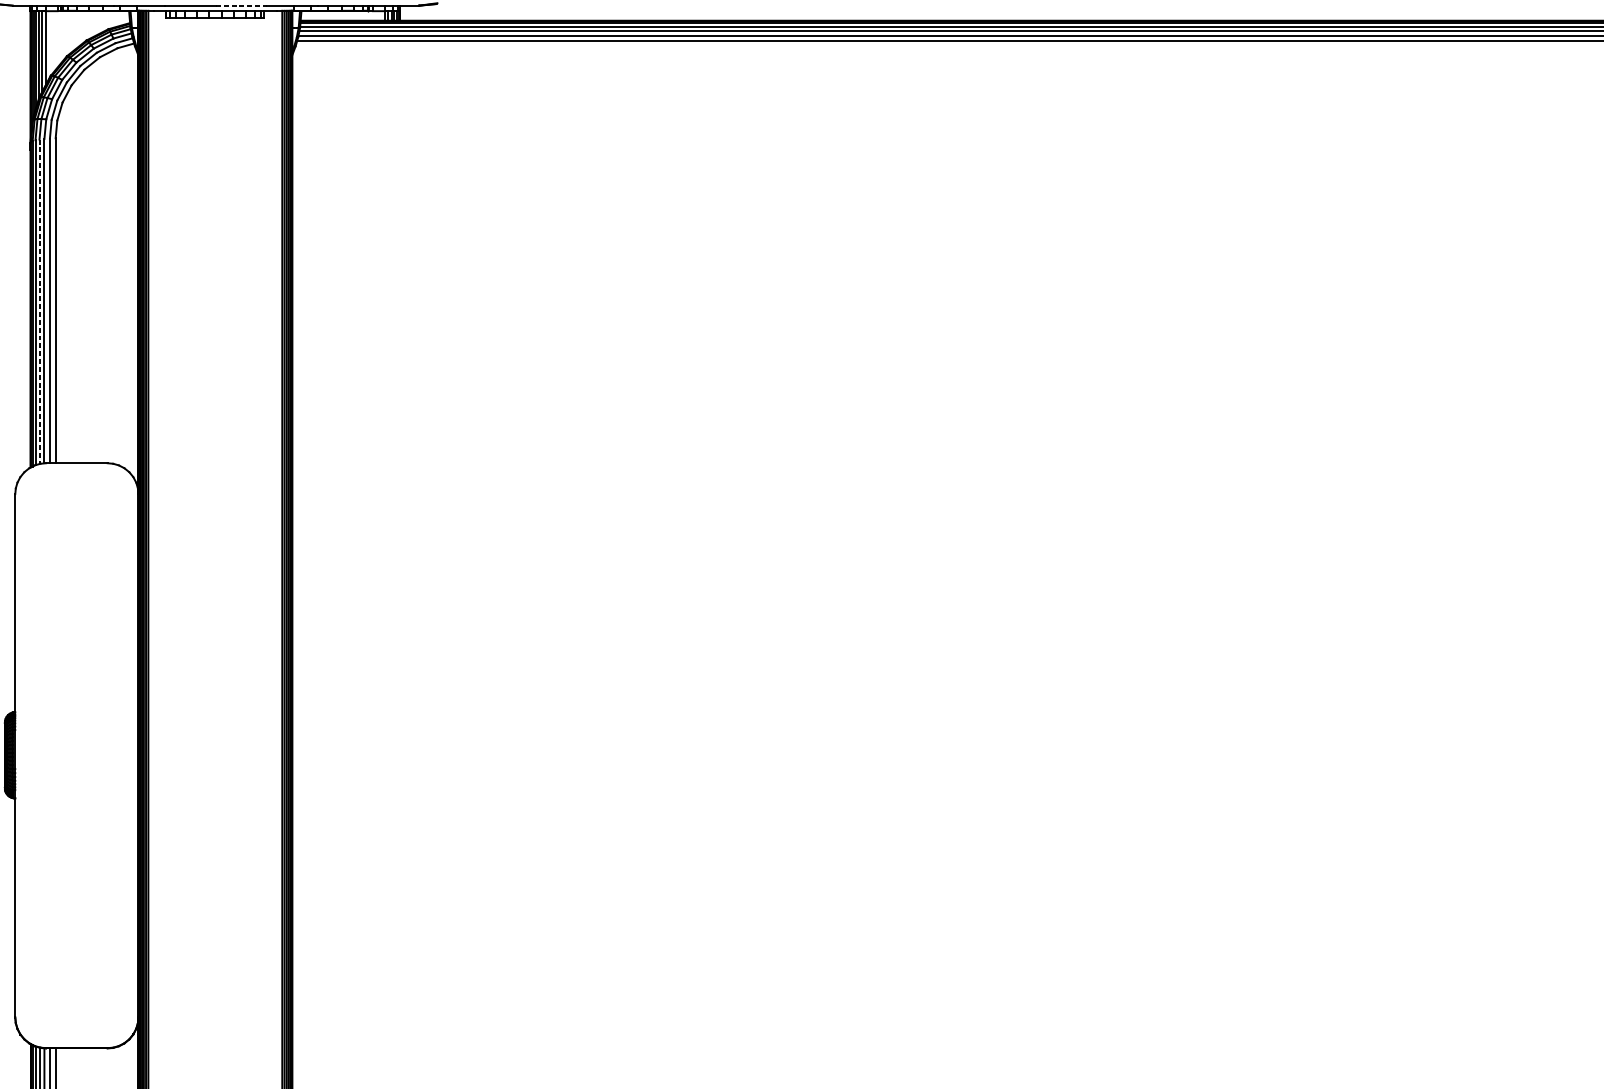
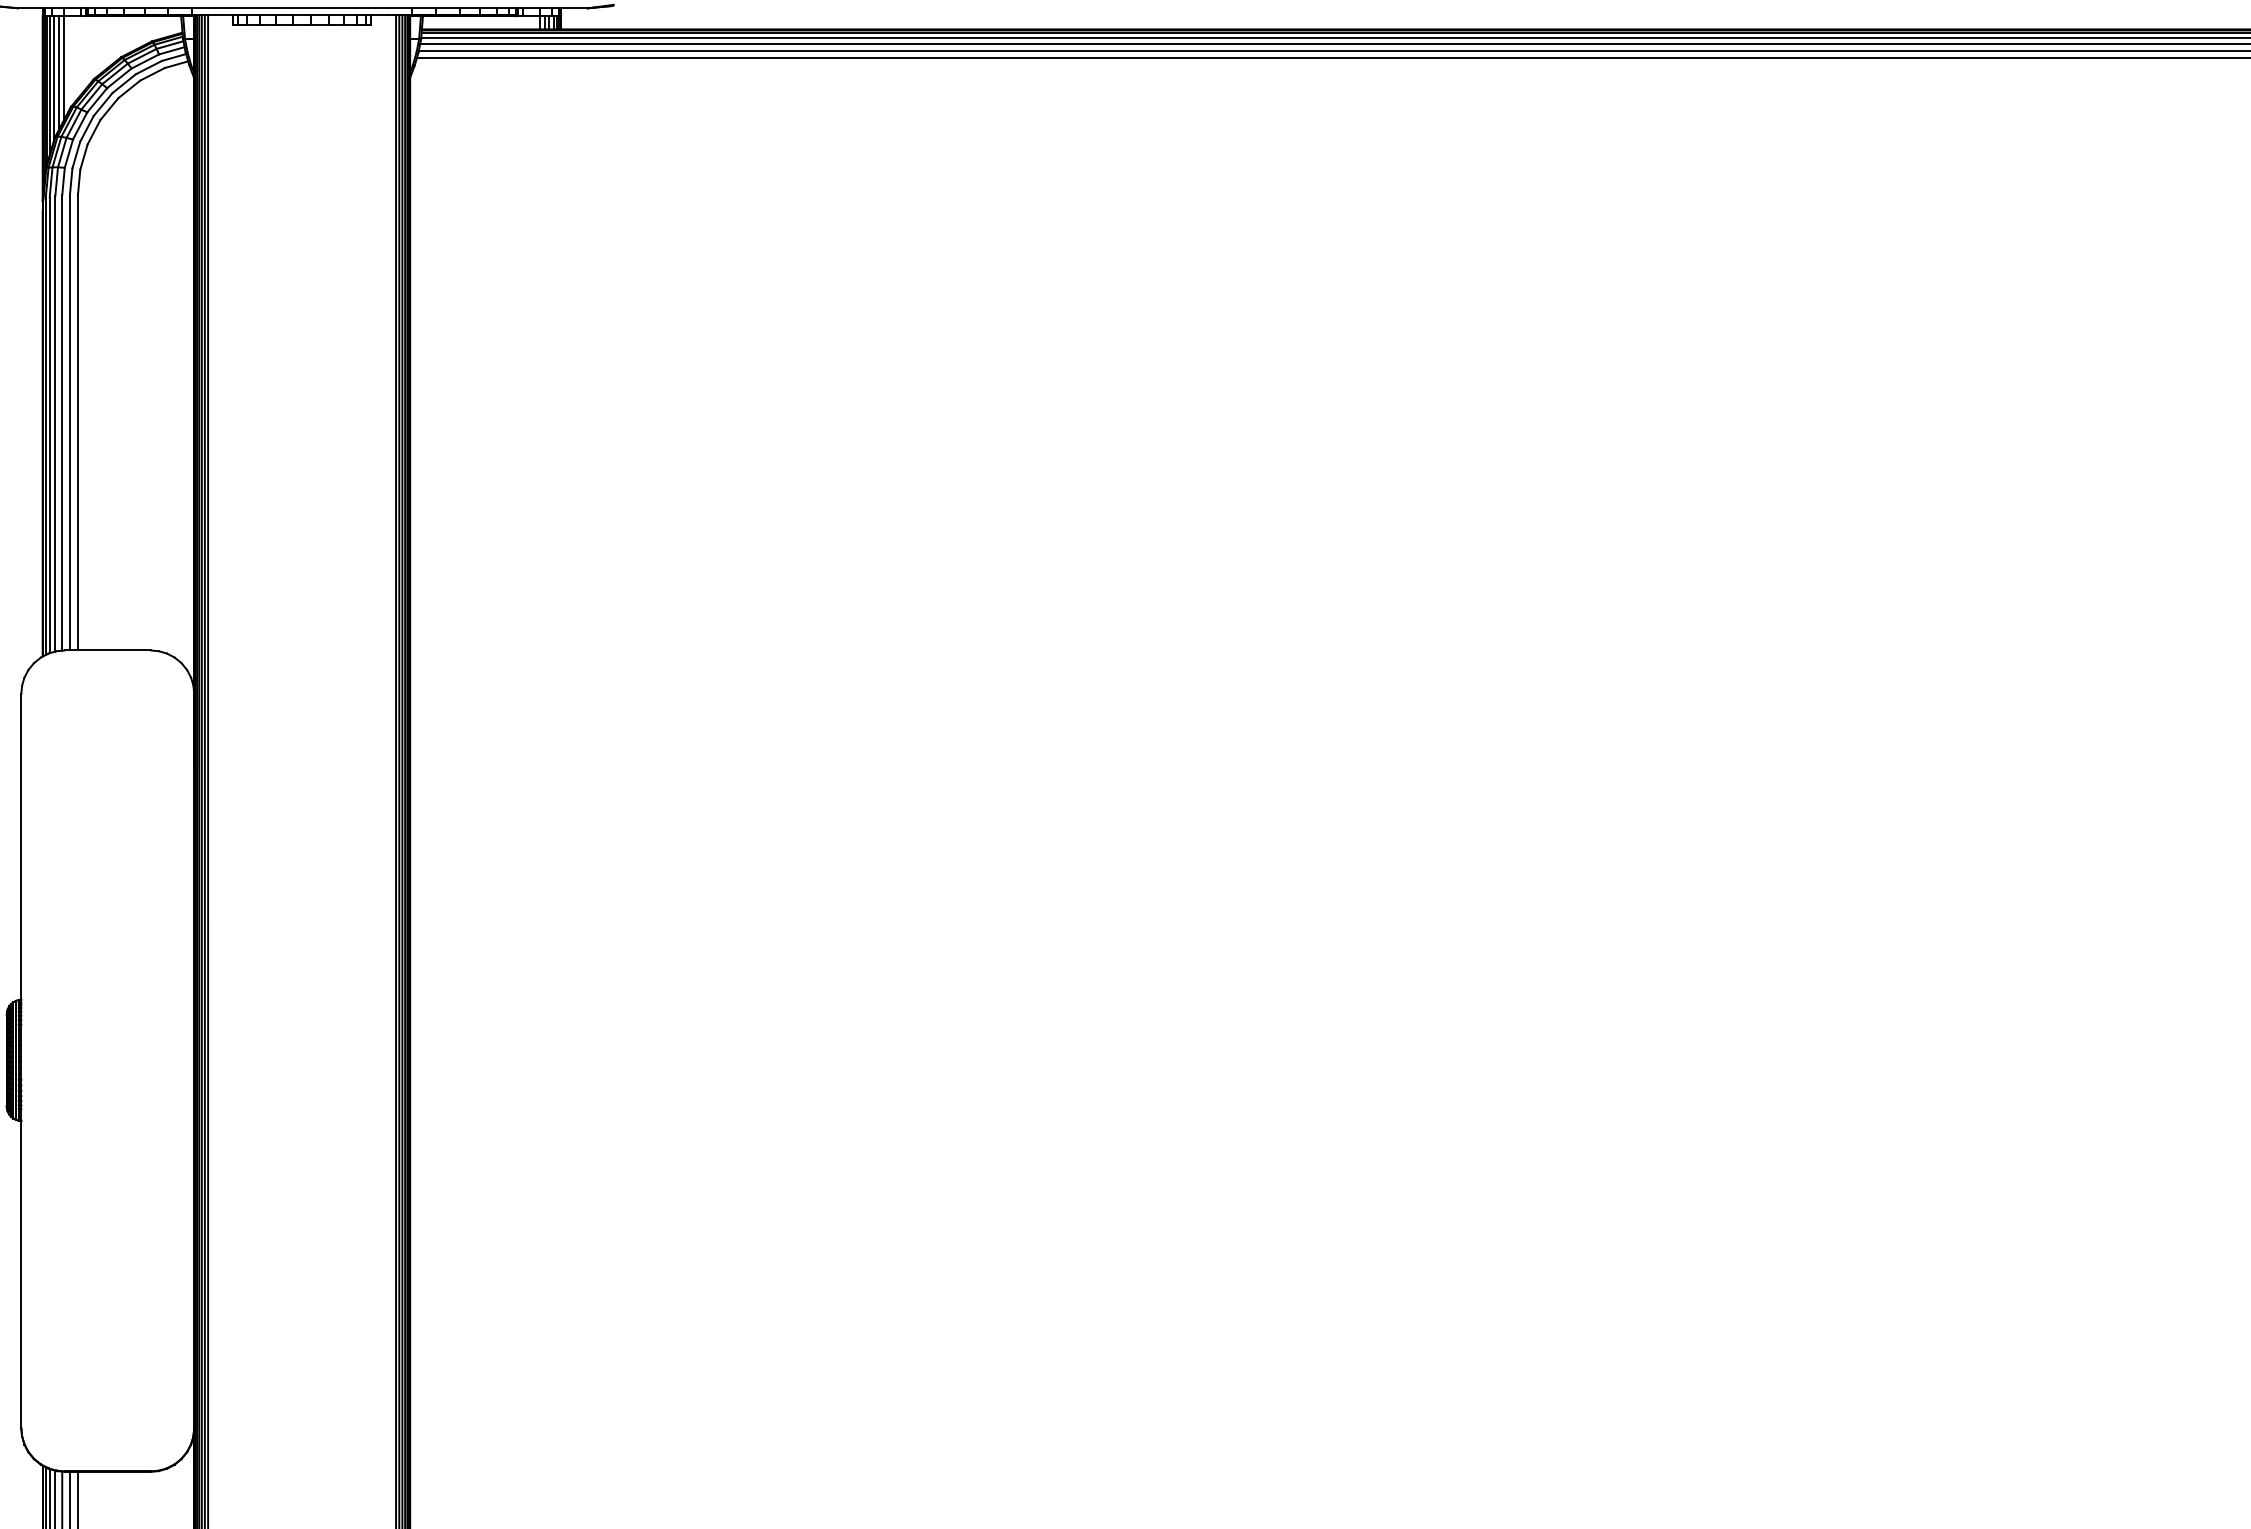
line: (241, 5) -> (338, 8), dashed -> solid
line: (39, 301) -> (55, 423), dashed -> solid

